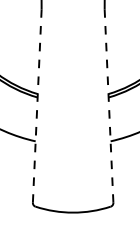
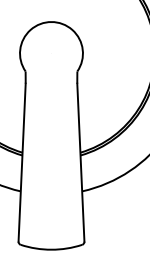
line: (37, 106) -> (22, 162), dashed -> solid
line: (108, 106) -> (80, 162), dashed -> solid

